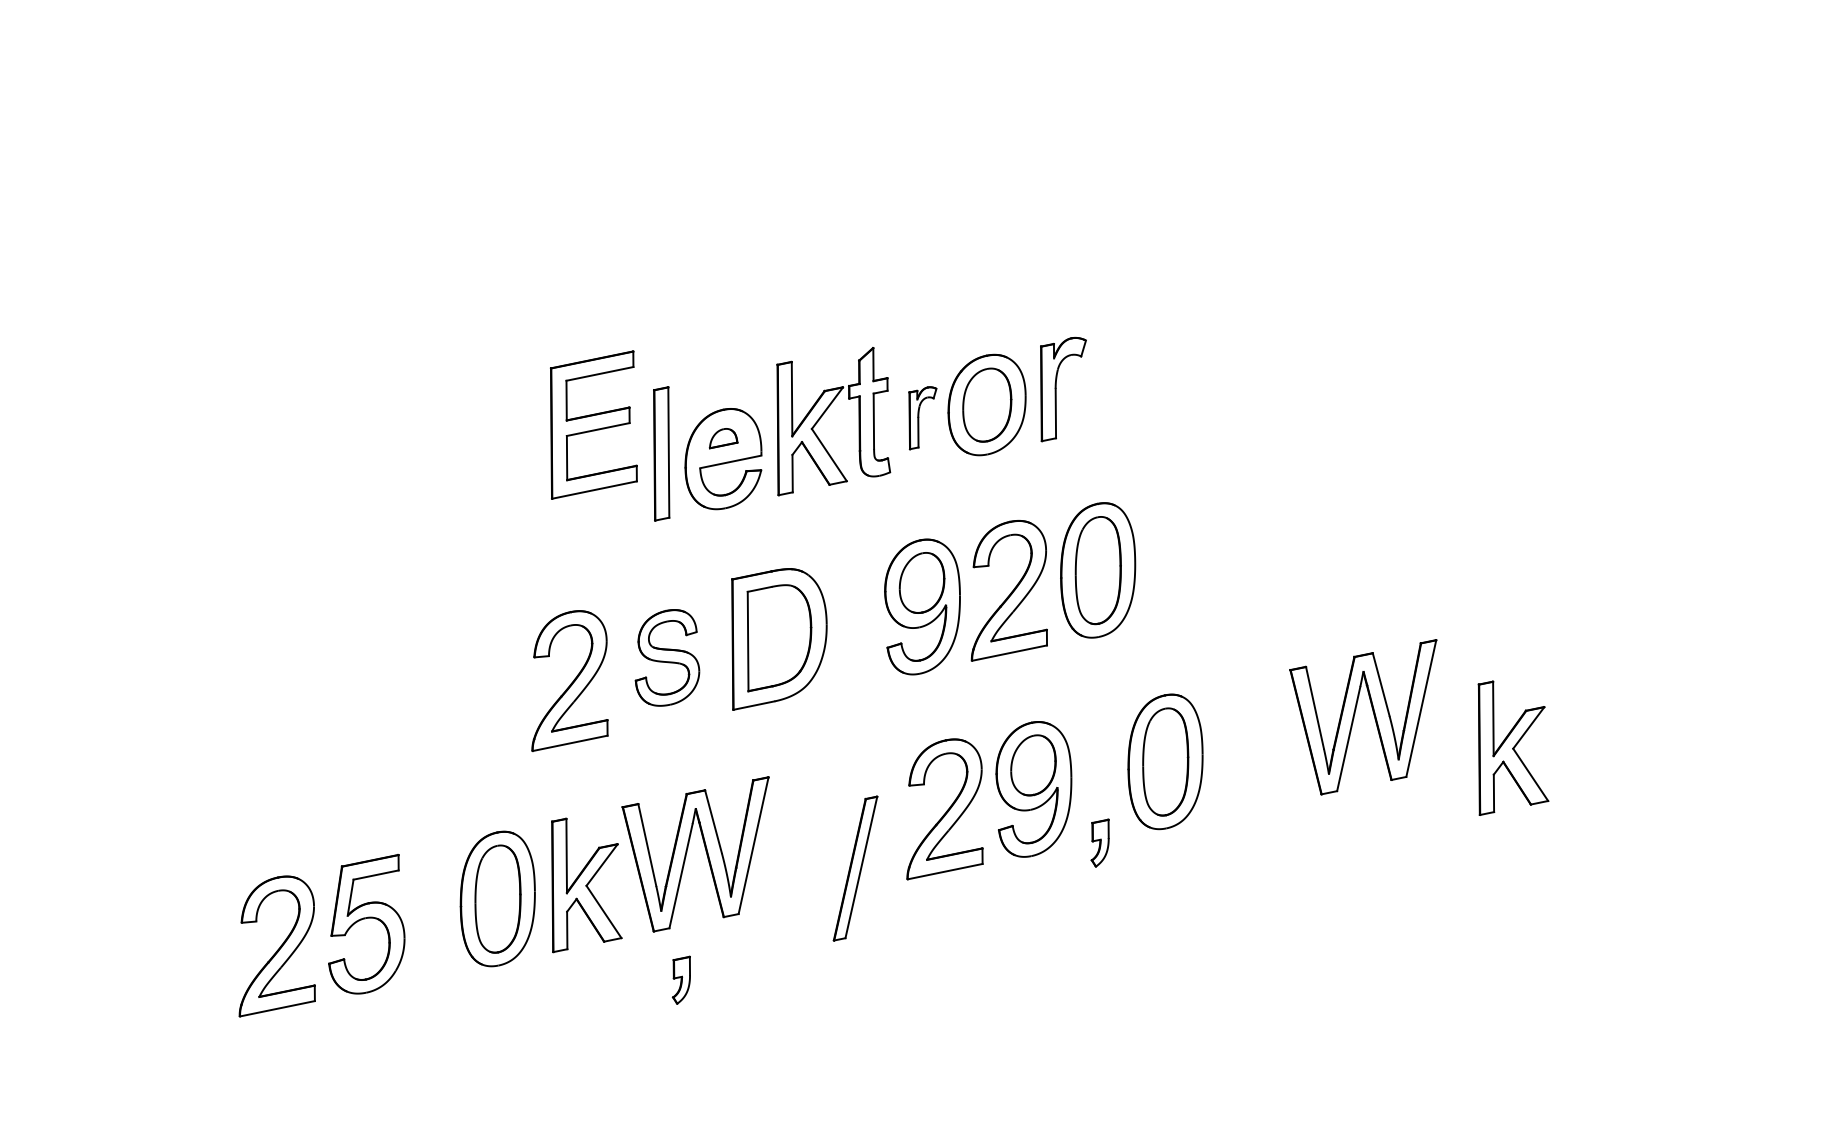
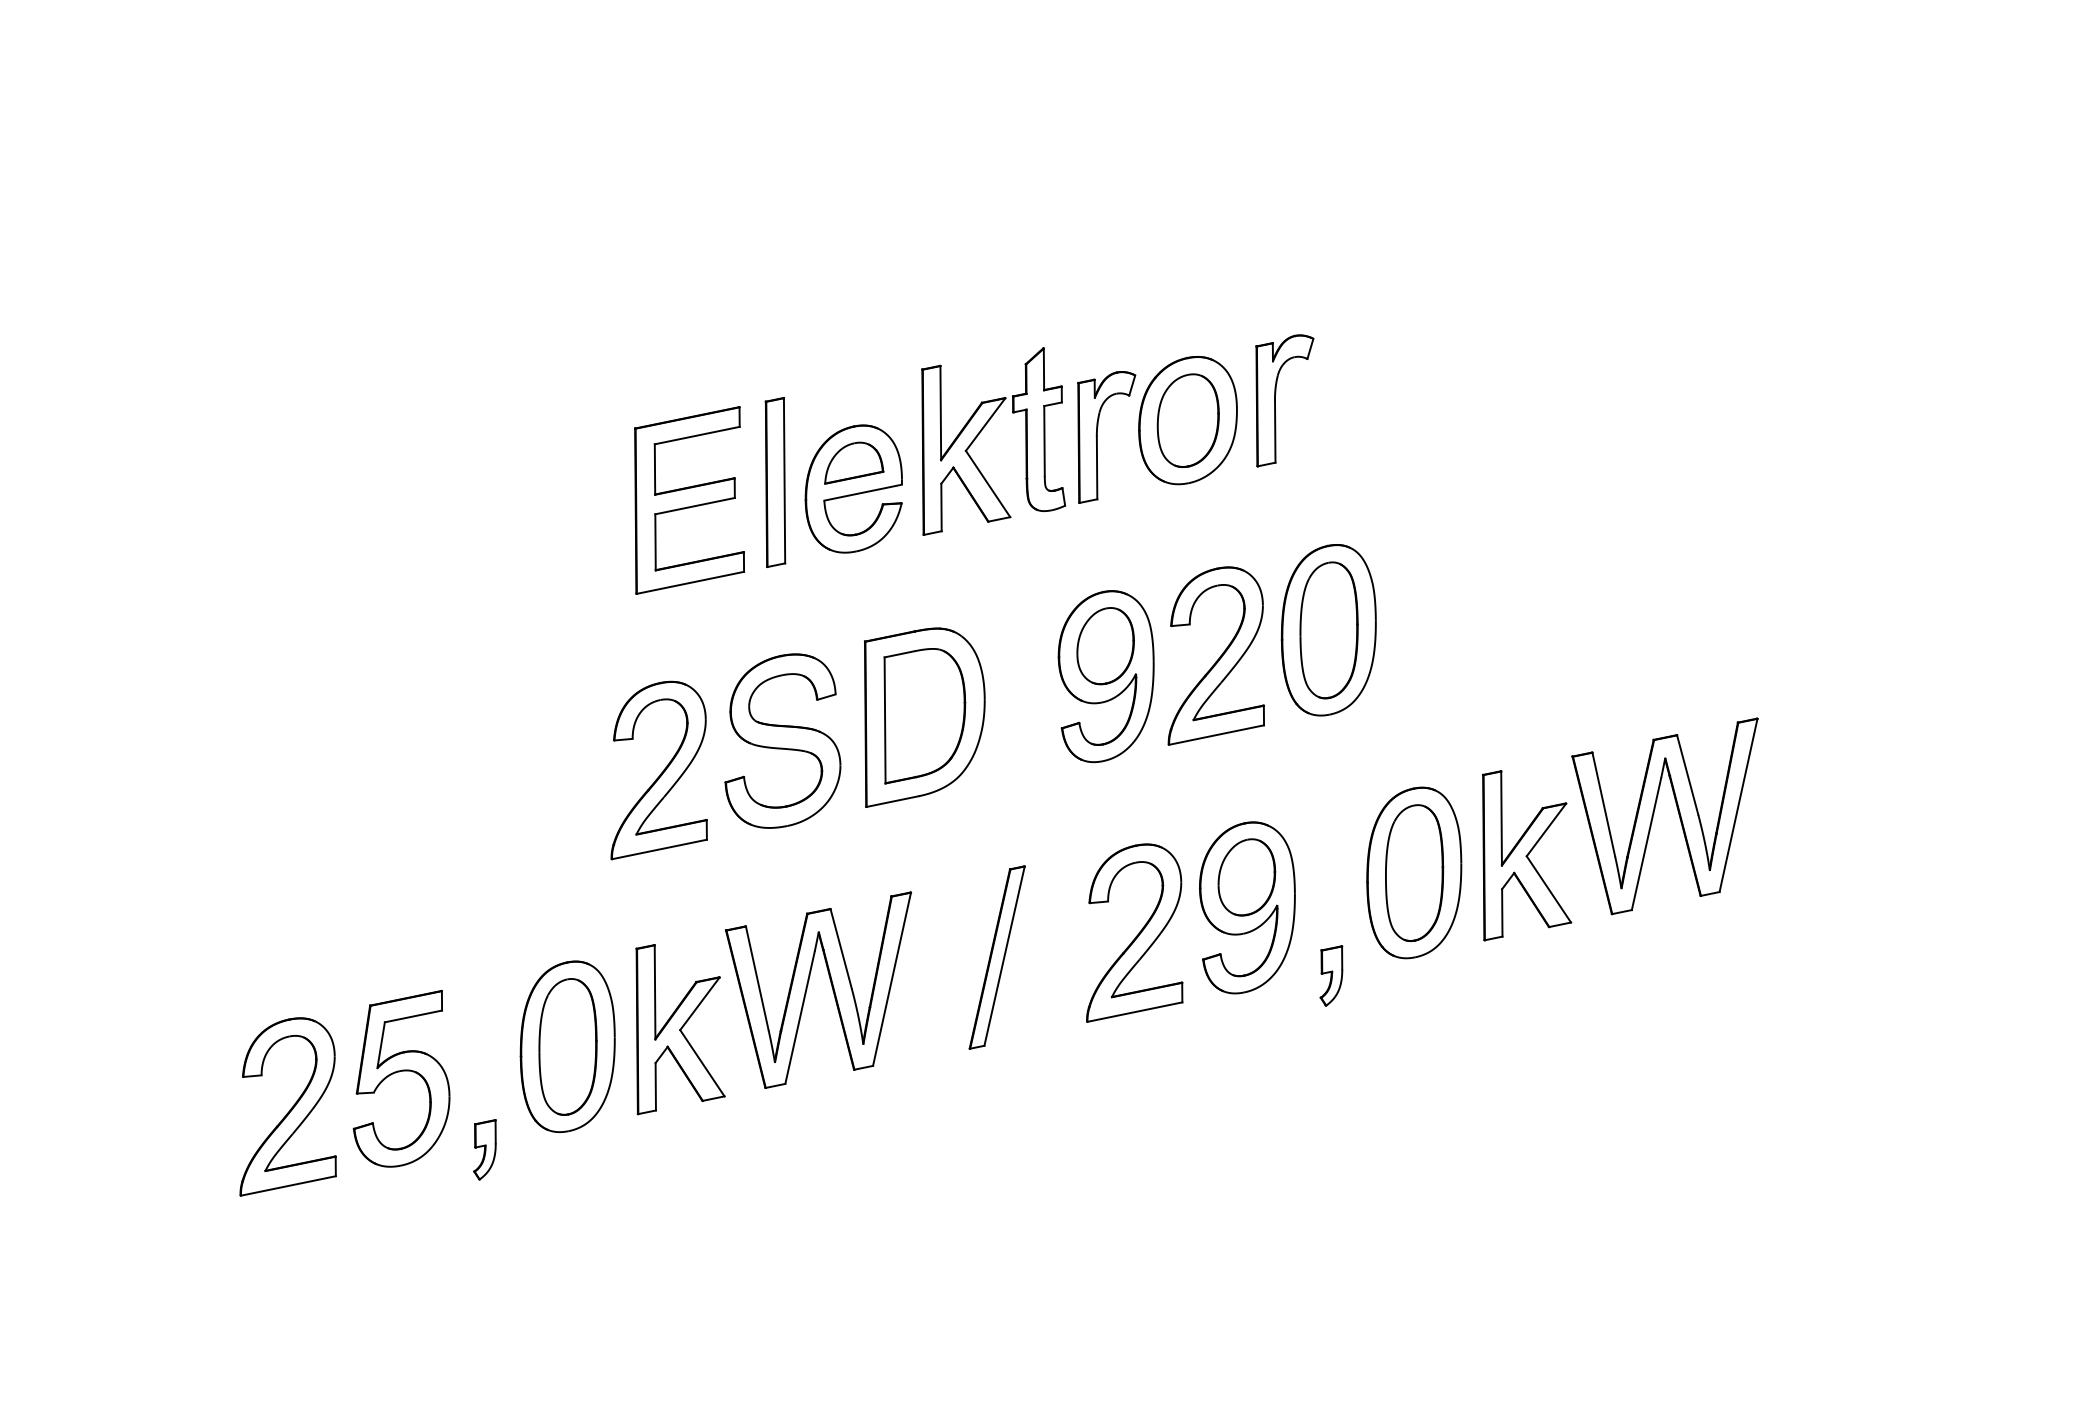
part: (922, 417) -> (1106, 436), size x1.67
part: (593, 424) -> (689, 499), moved
part: (723, 438) -> (853, 462), size x1.67
part: (667, 657) -> (782, 740), size x1.43
part: (1513, 747) -> (1527, 854), moved
part: (855, 868) -> (997, 957), moved
part: (680, 979) -> (483, 1148), moved

